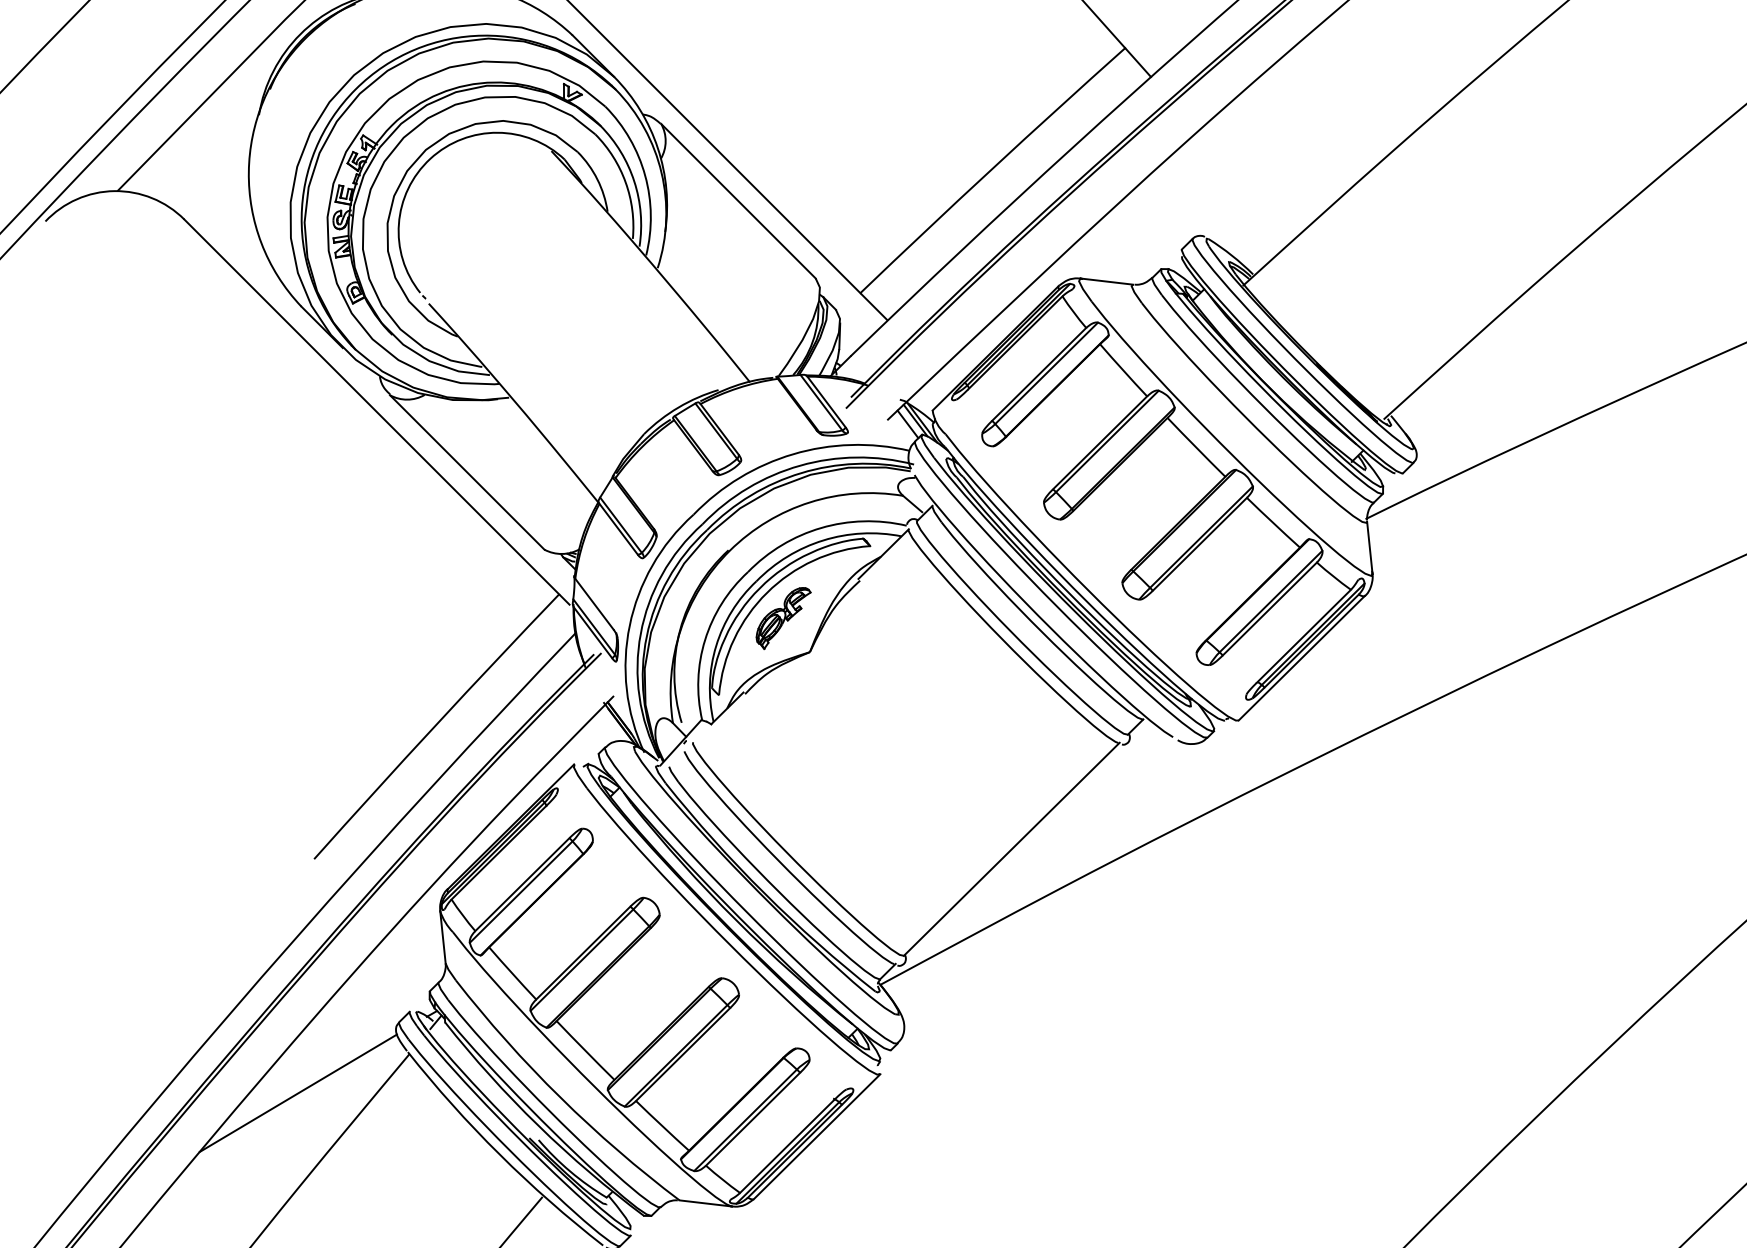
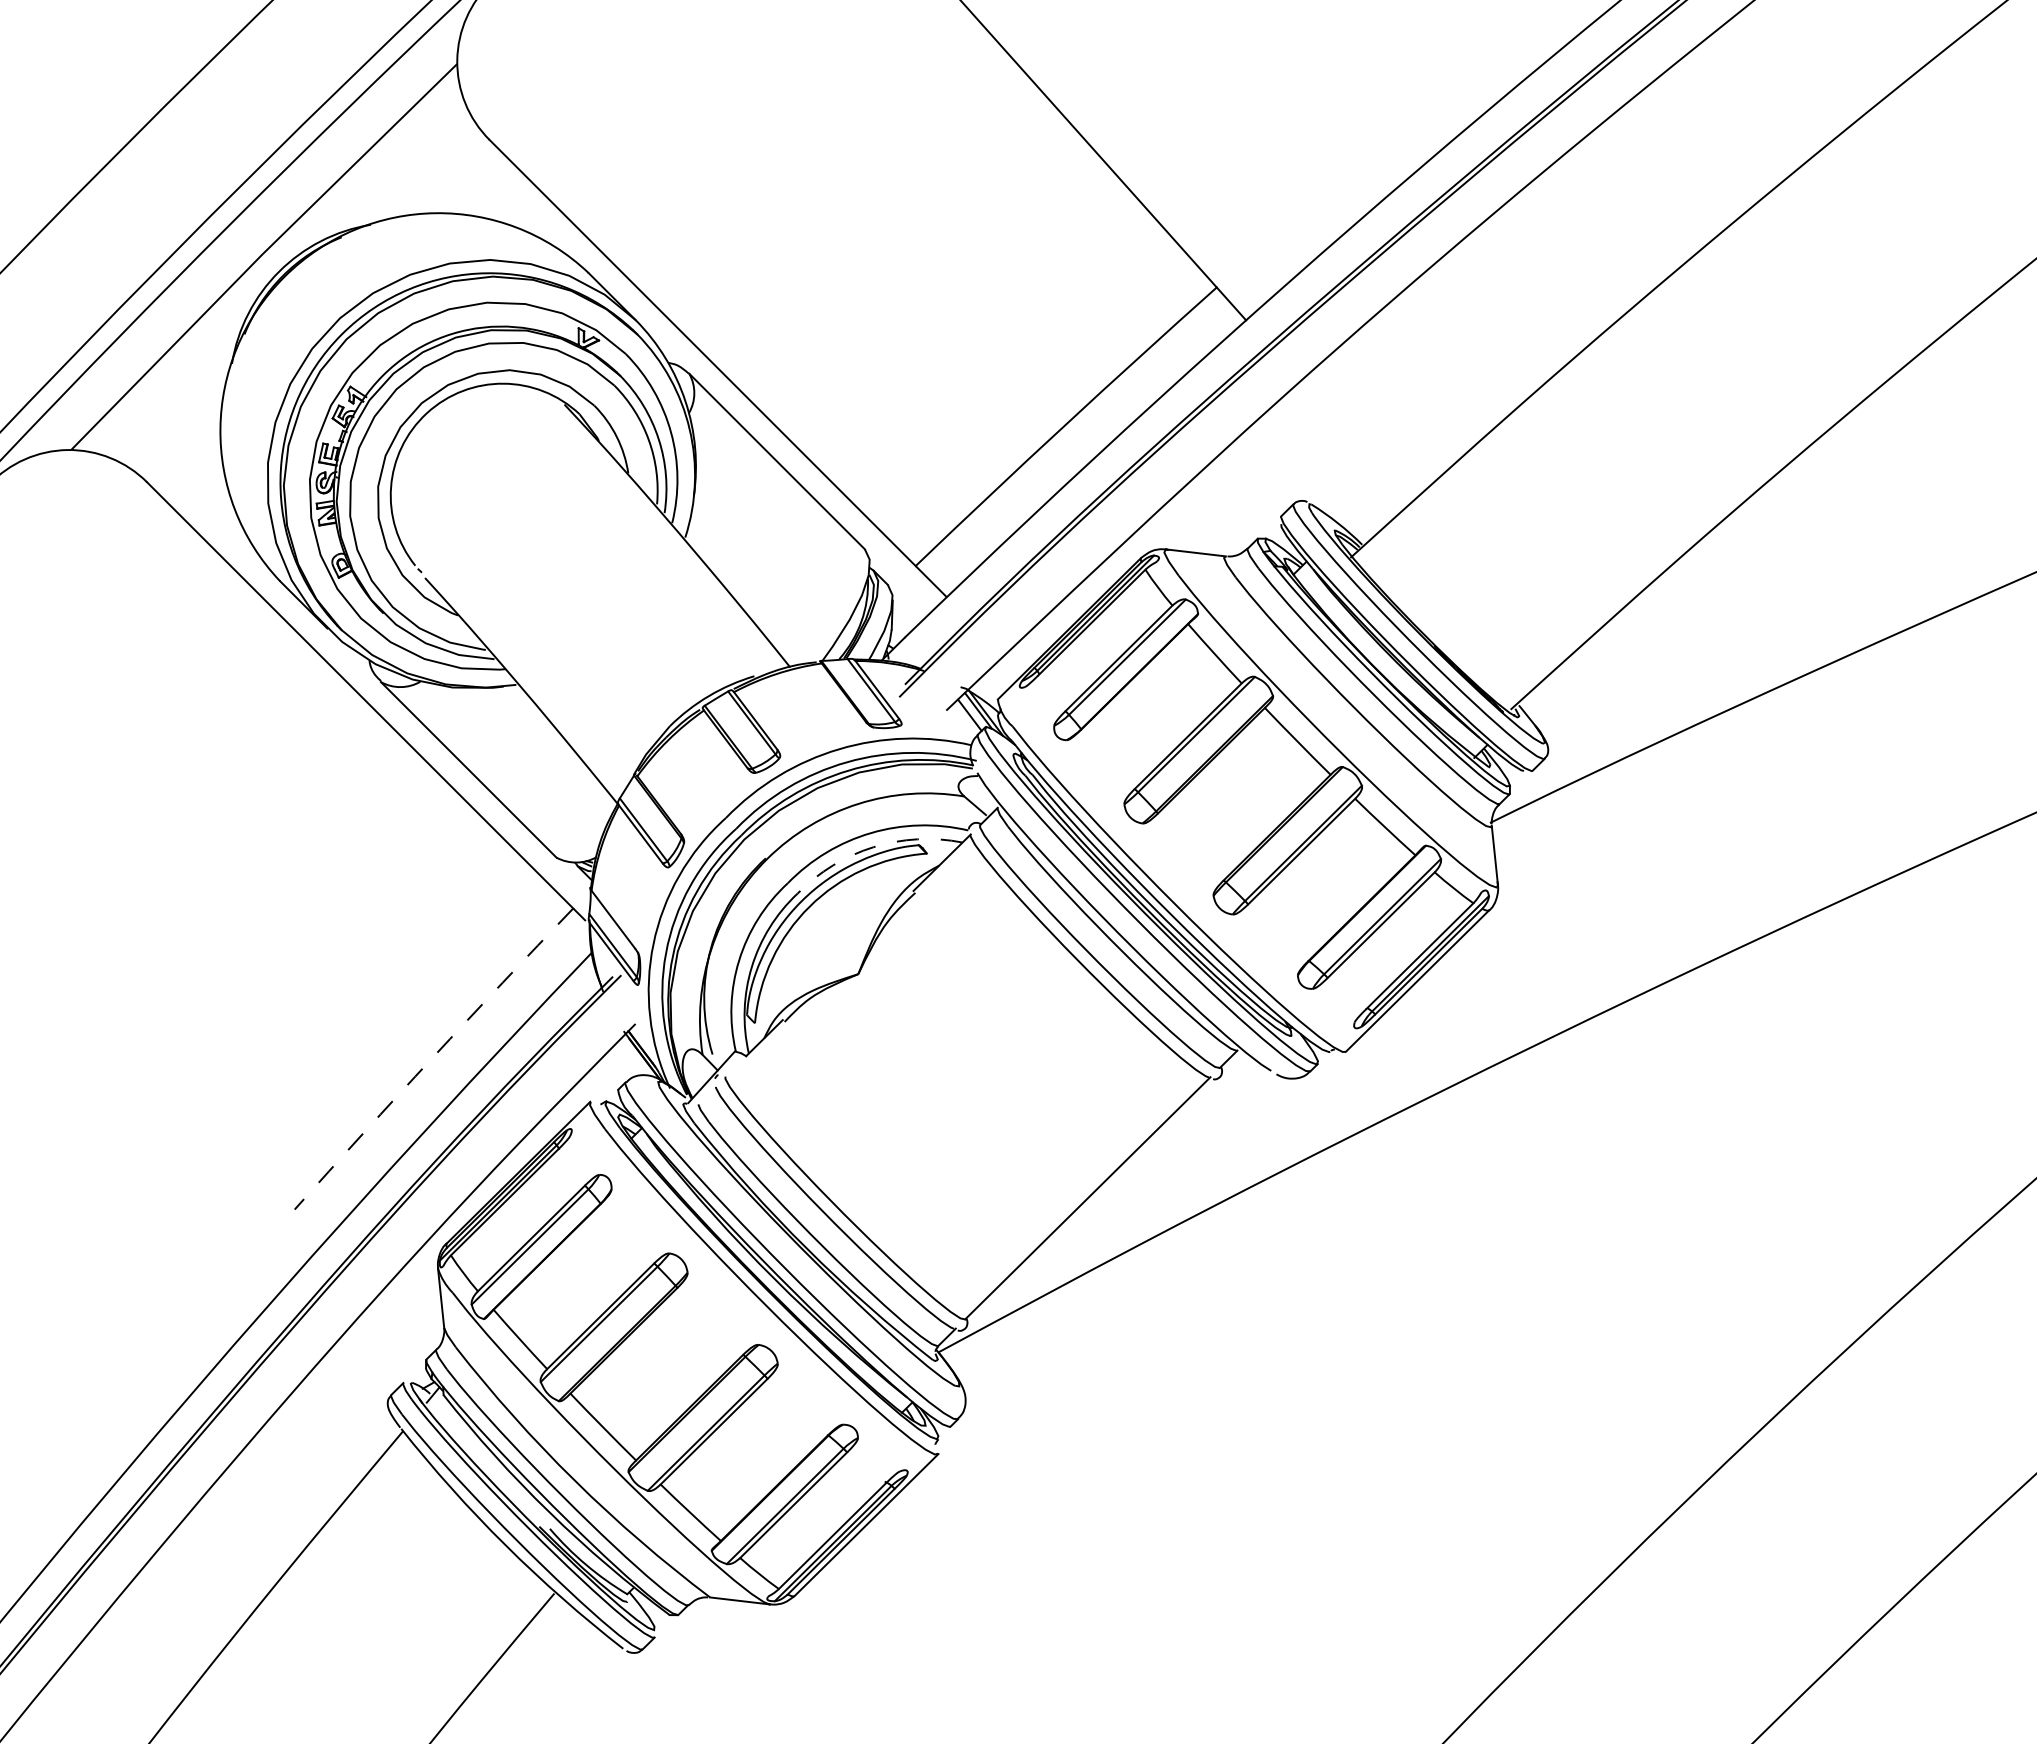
arc: (823, 540) -> (873, 847), solid -> dashed
part: (783, 618) -> (828, 935), removed
arc: (435, 725) -> (432, 1057), solid -> dashed
line: (298, 1093) -> (276, 1475), removed

